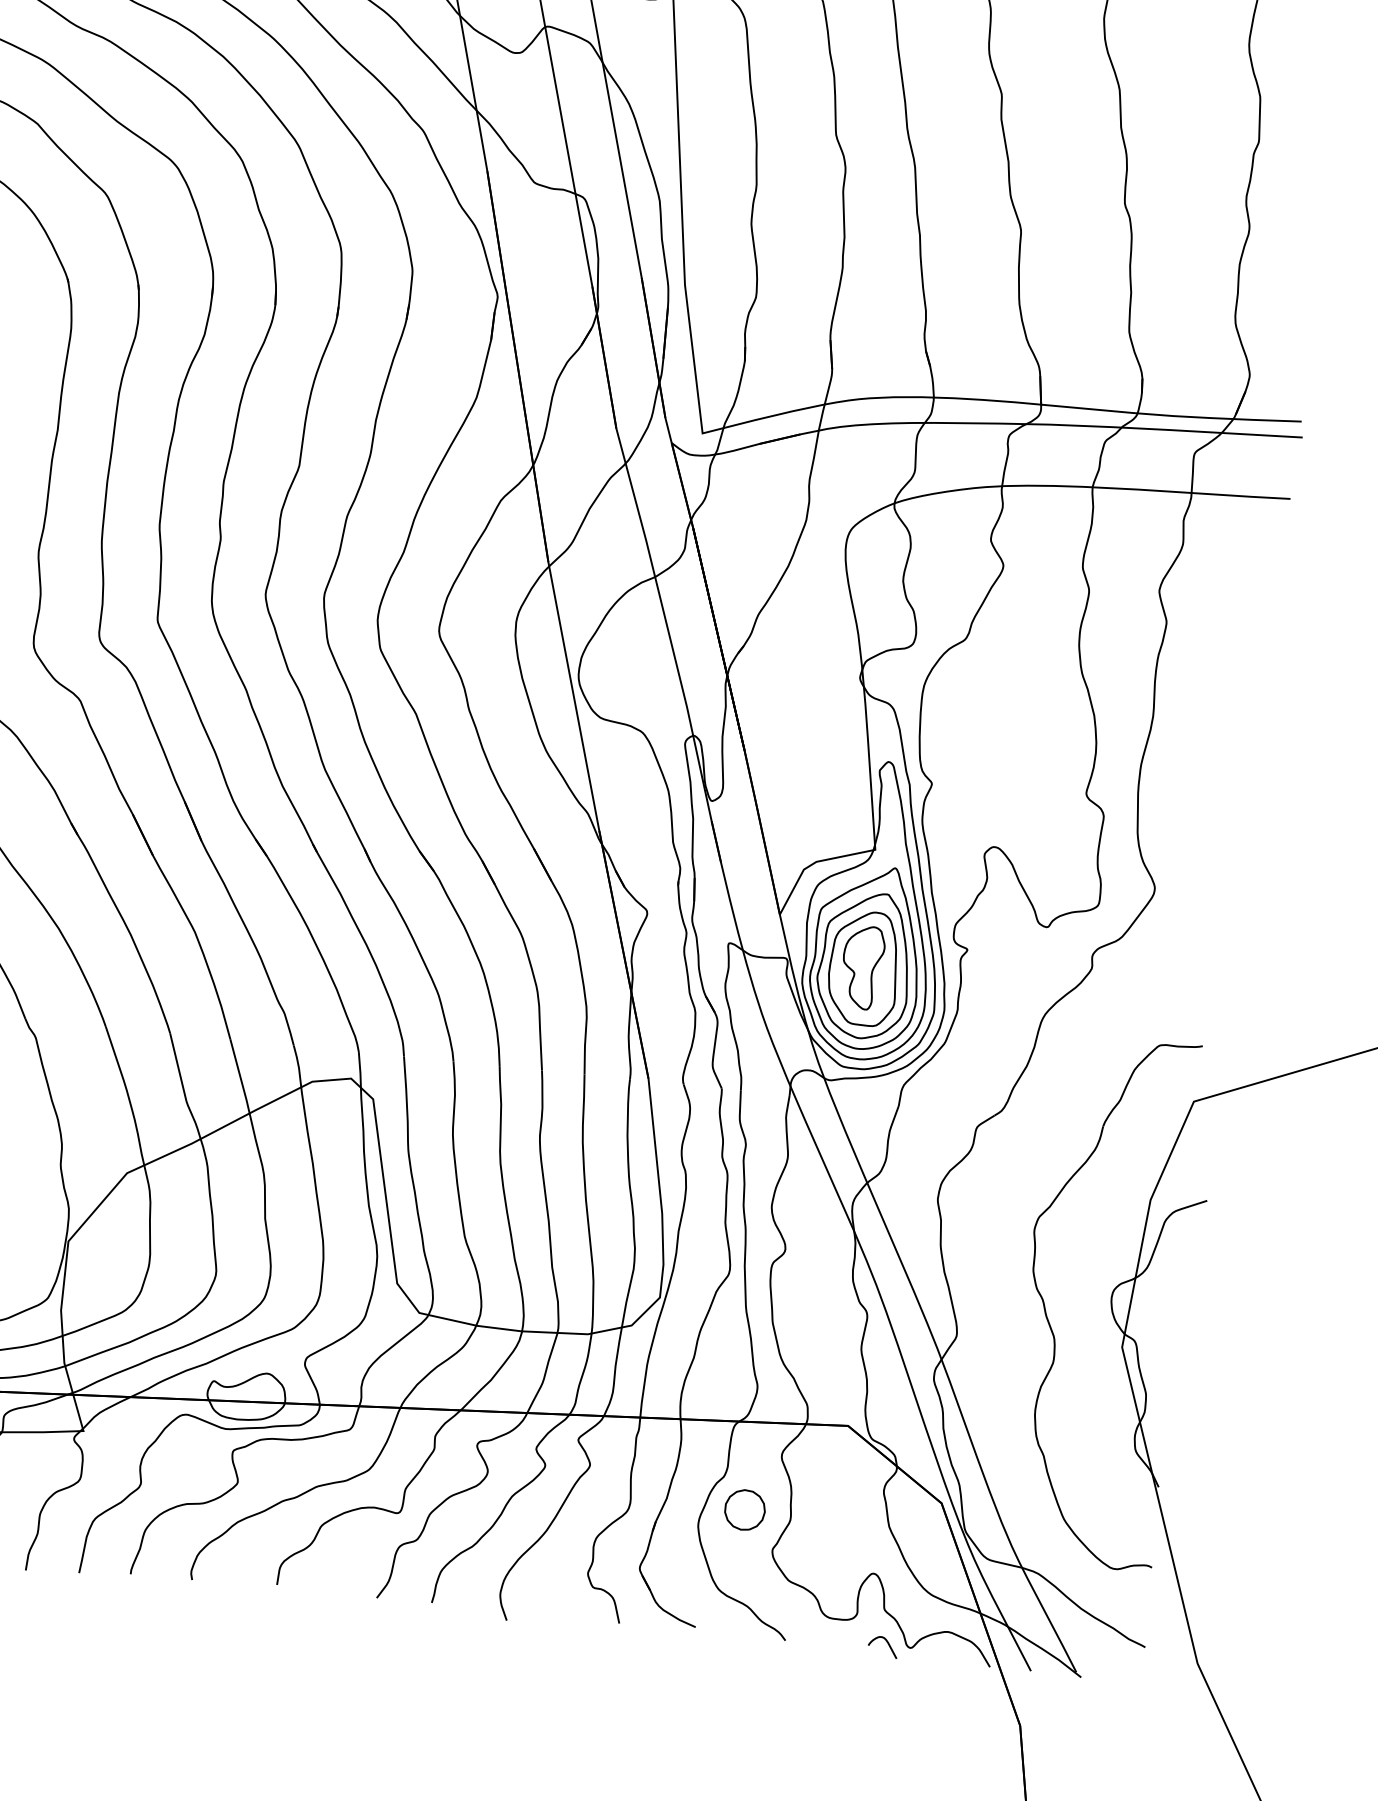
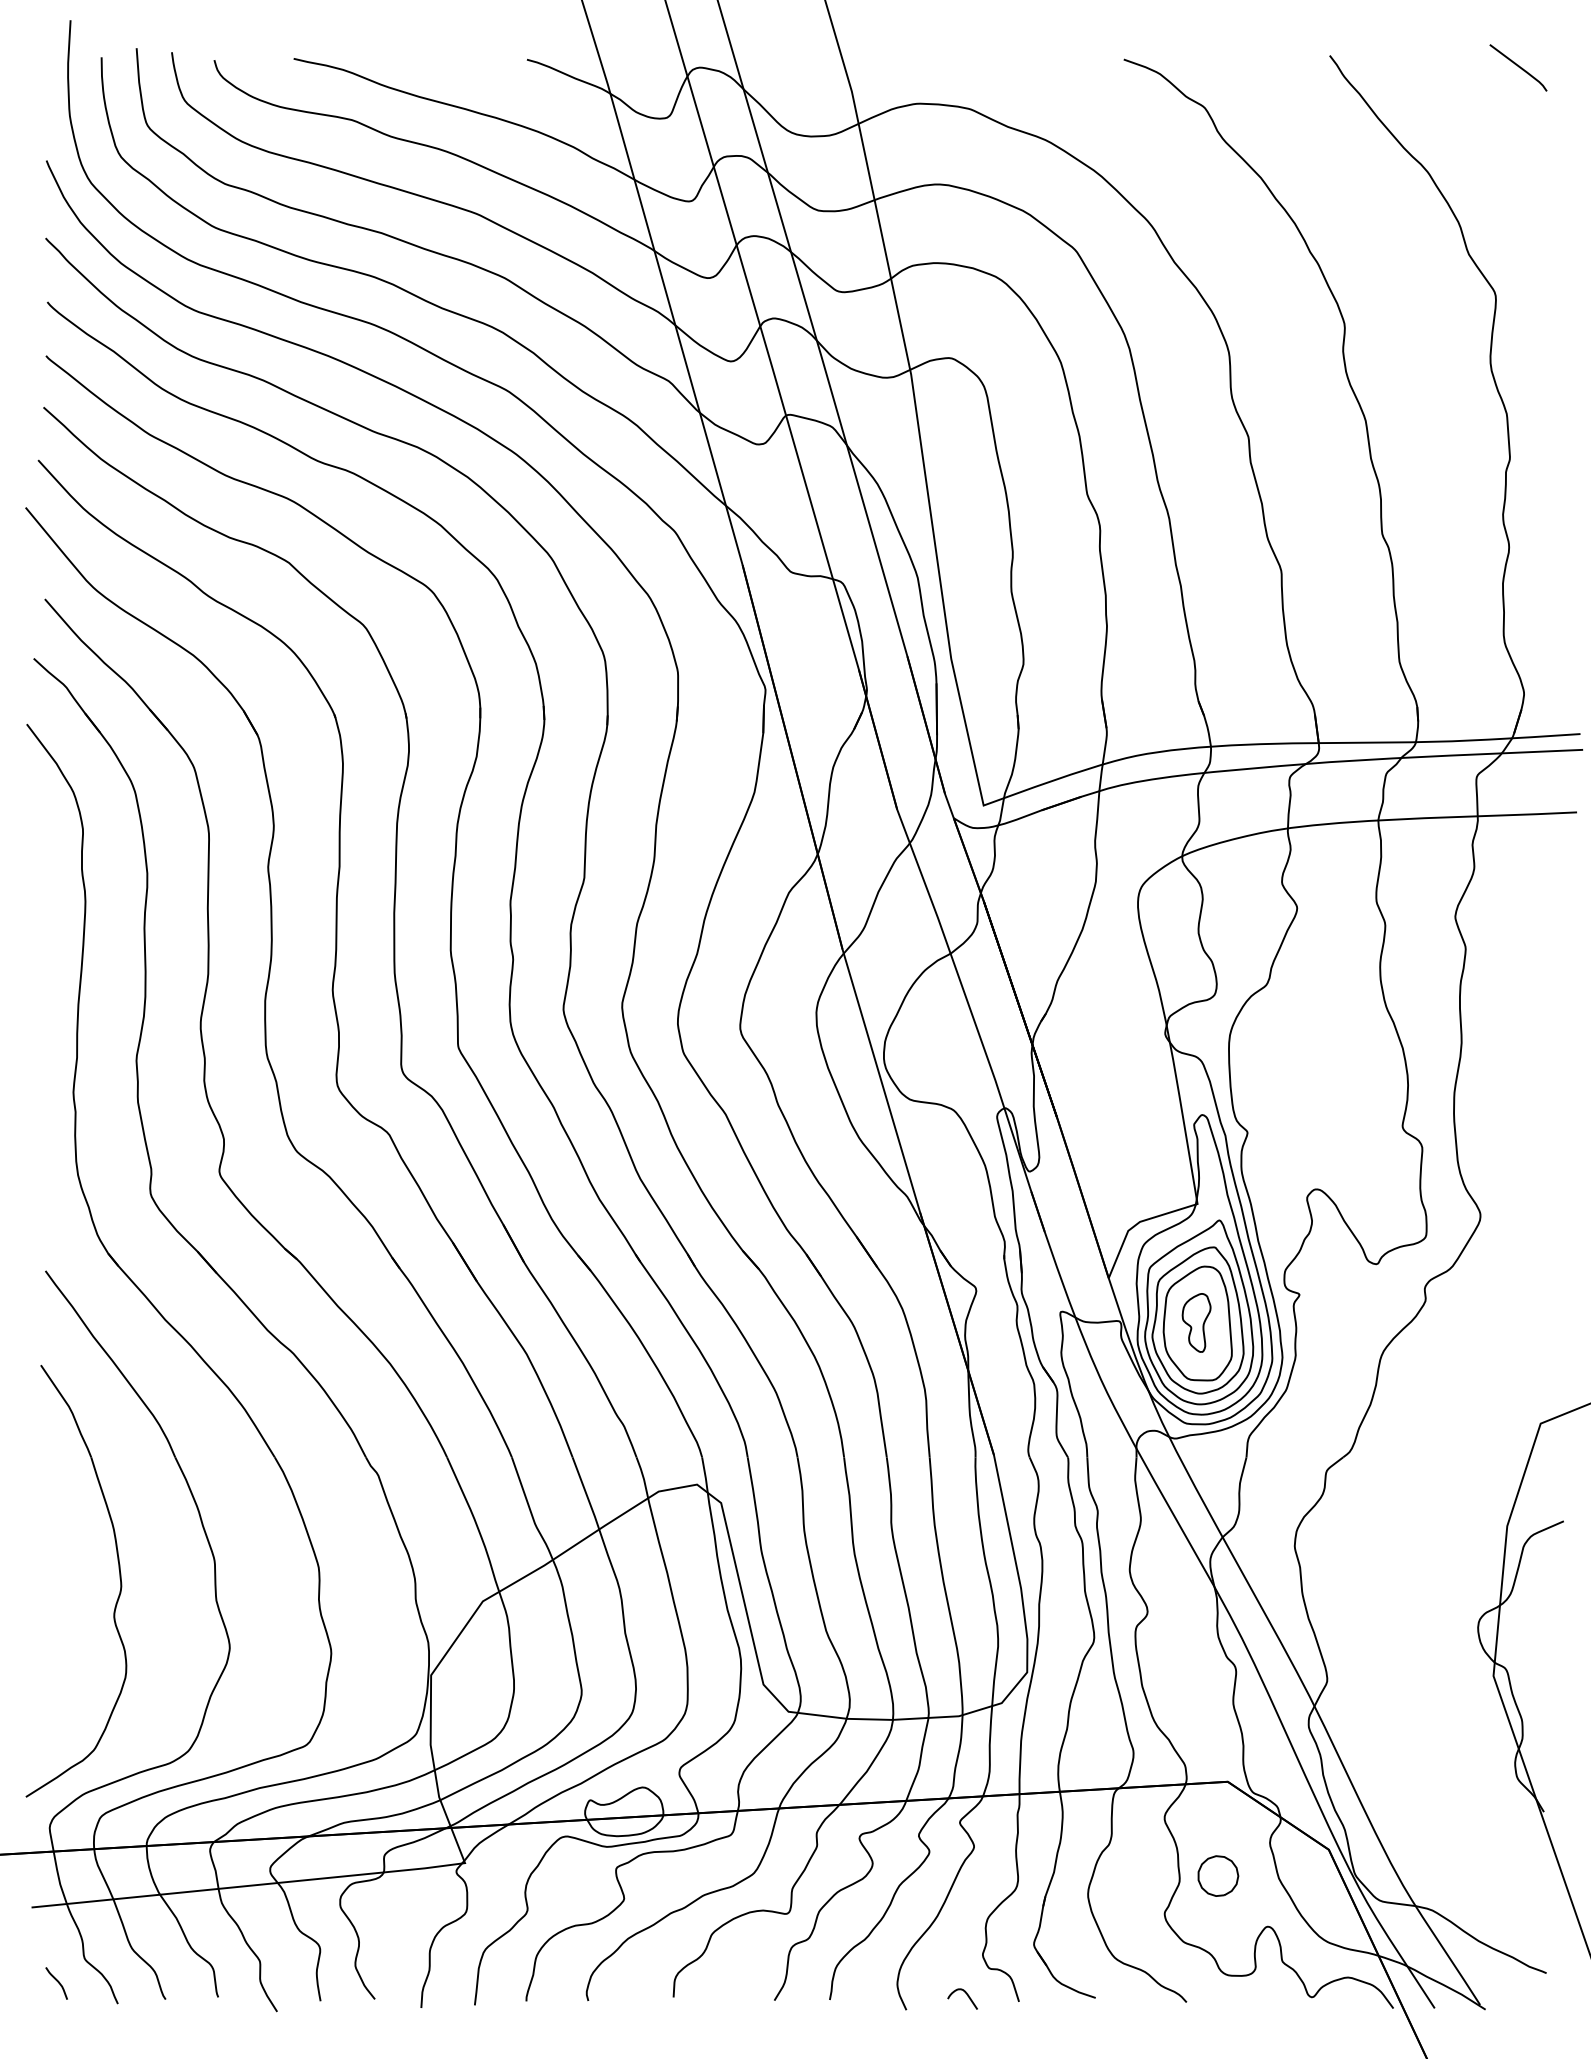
part: (862, 967) -> (1196, 1322), size x0.7
part: (1049, 1321) -> (1418, 1657), removed
part: (745, 1509) -> (1218, 1875), moved
curve: (888, 1644) -> (967, 1996), moved

